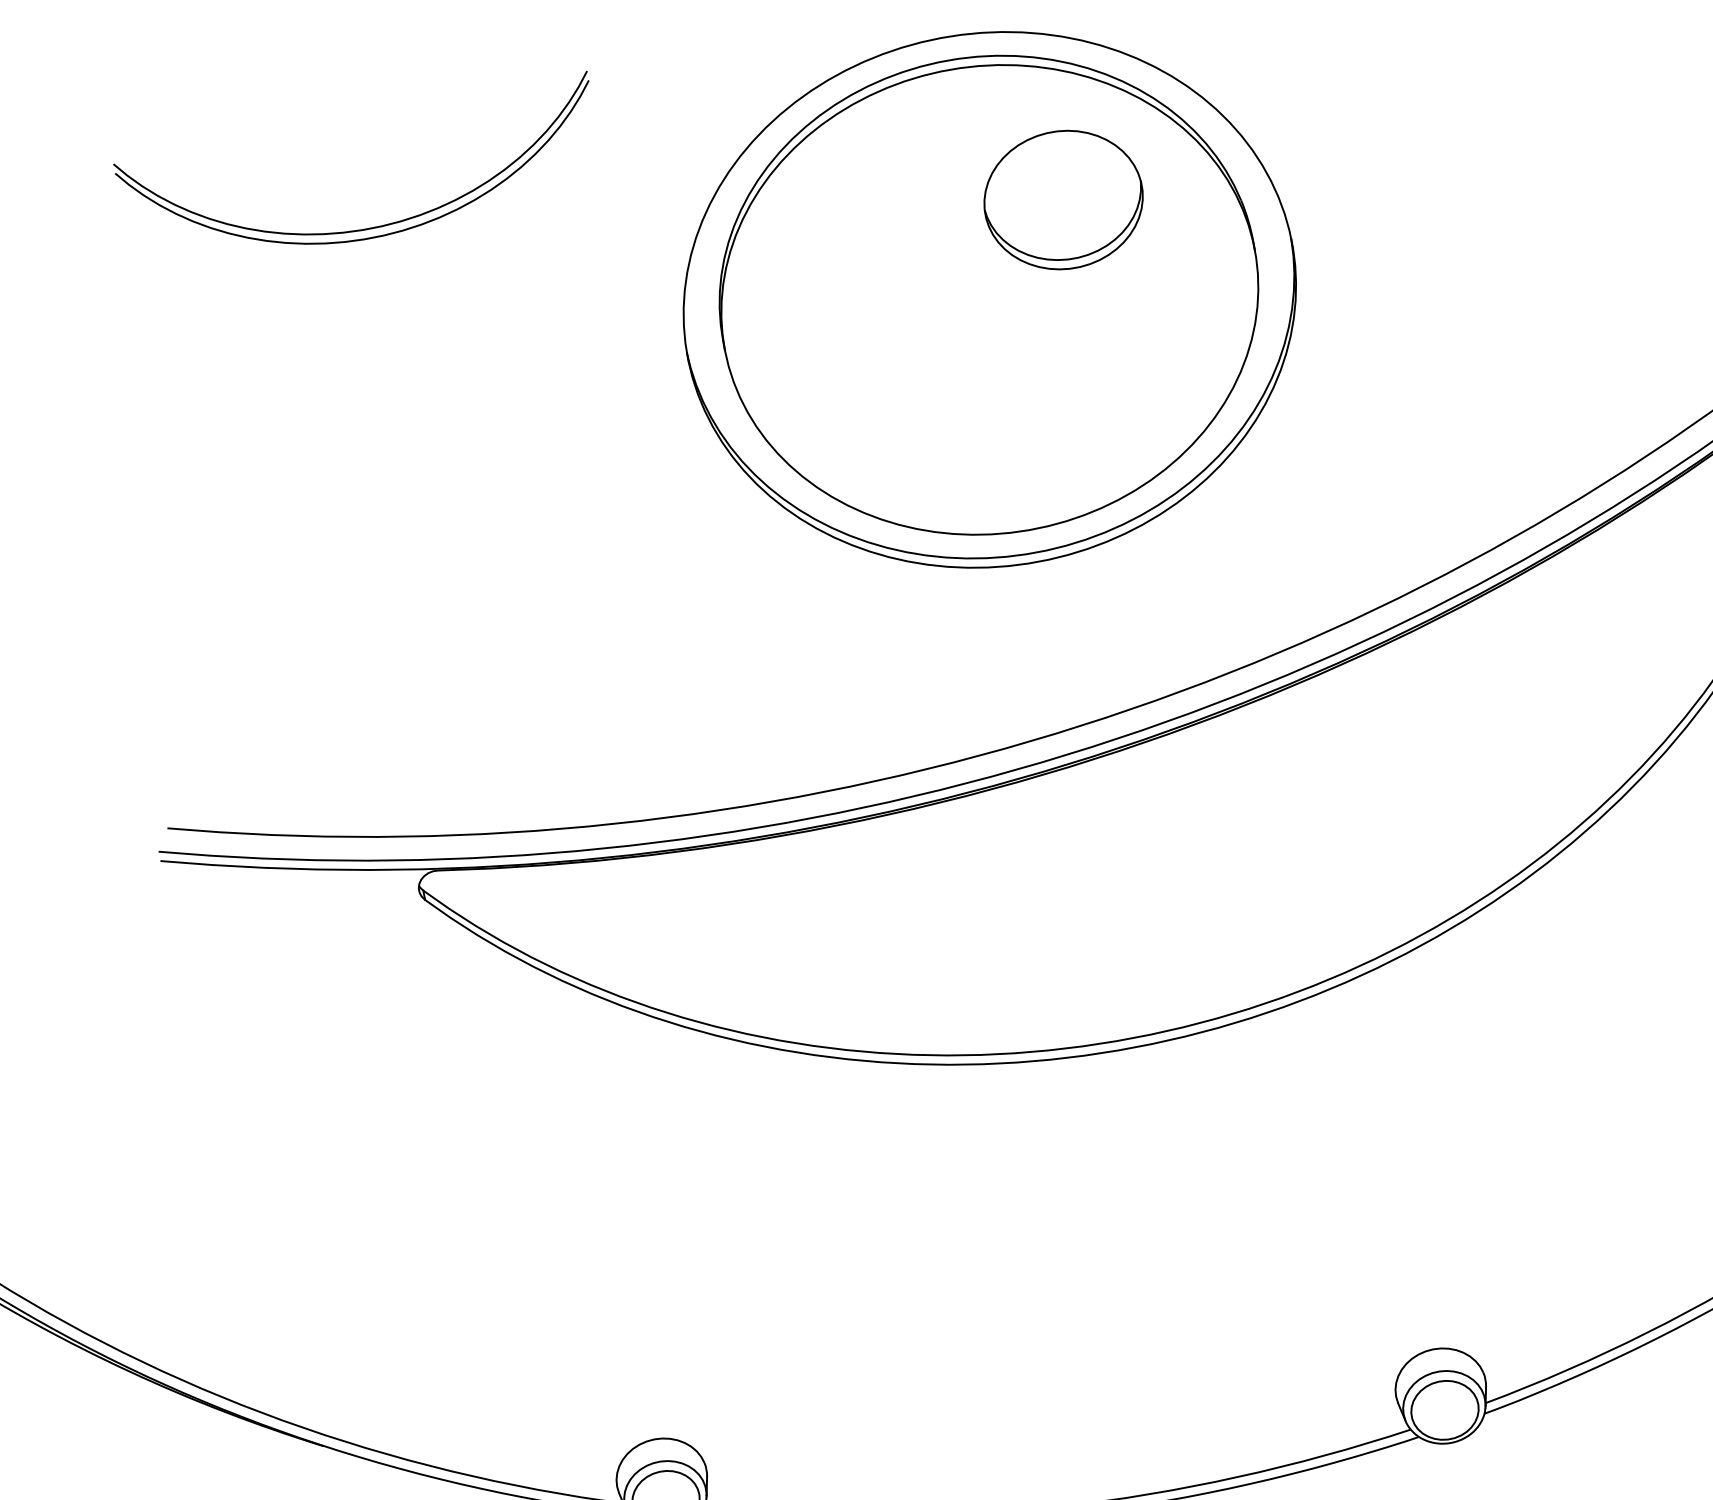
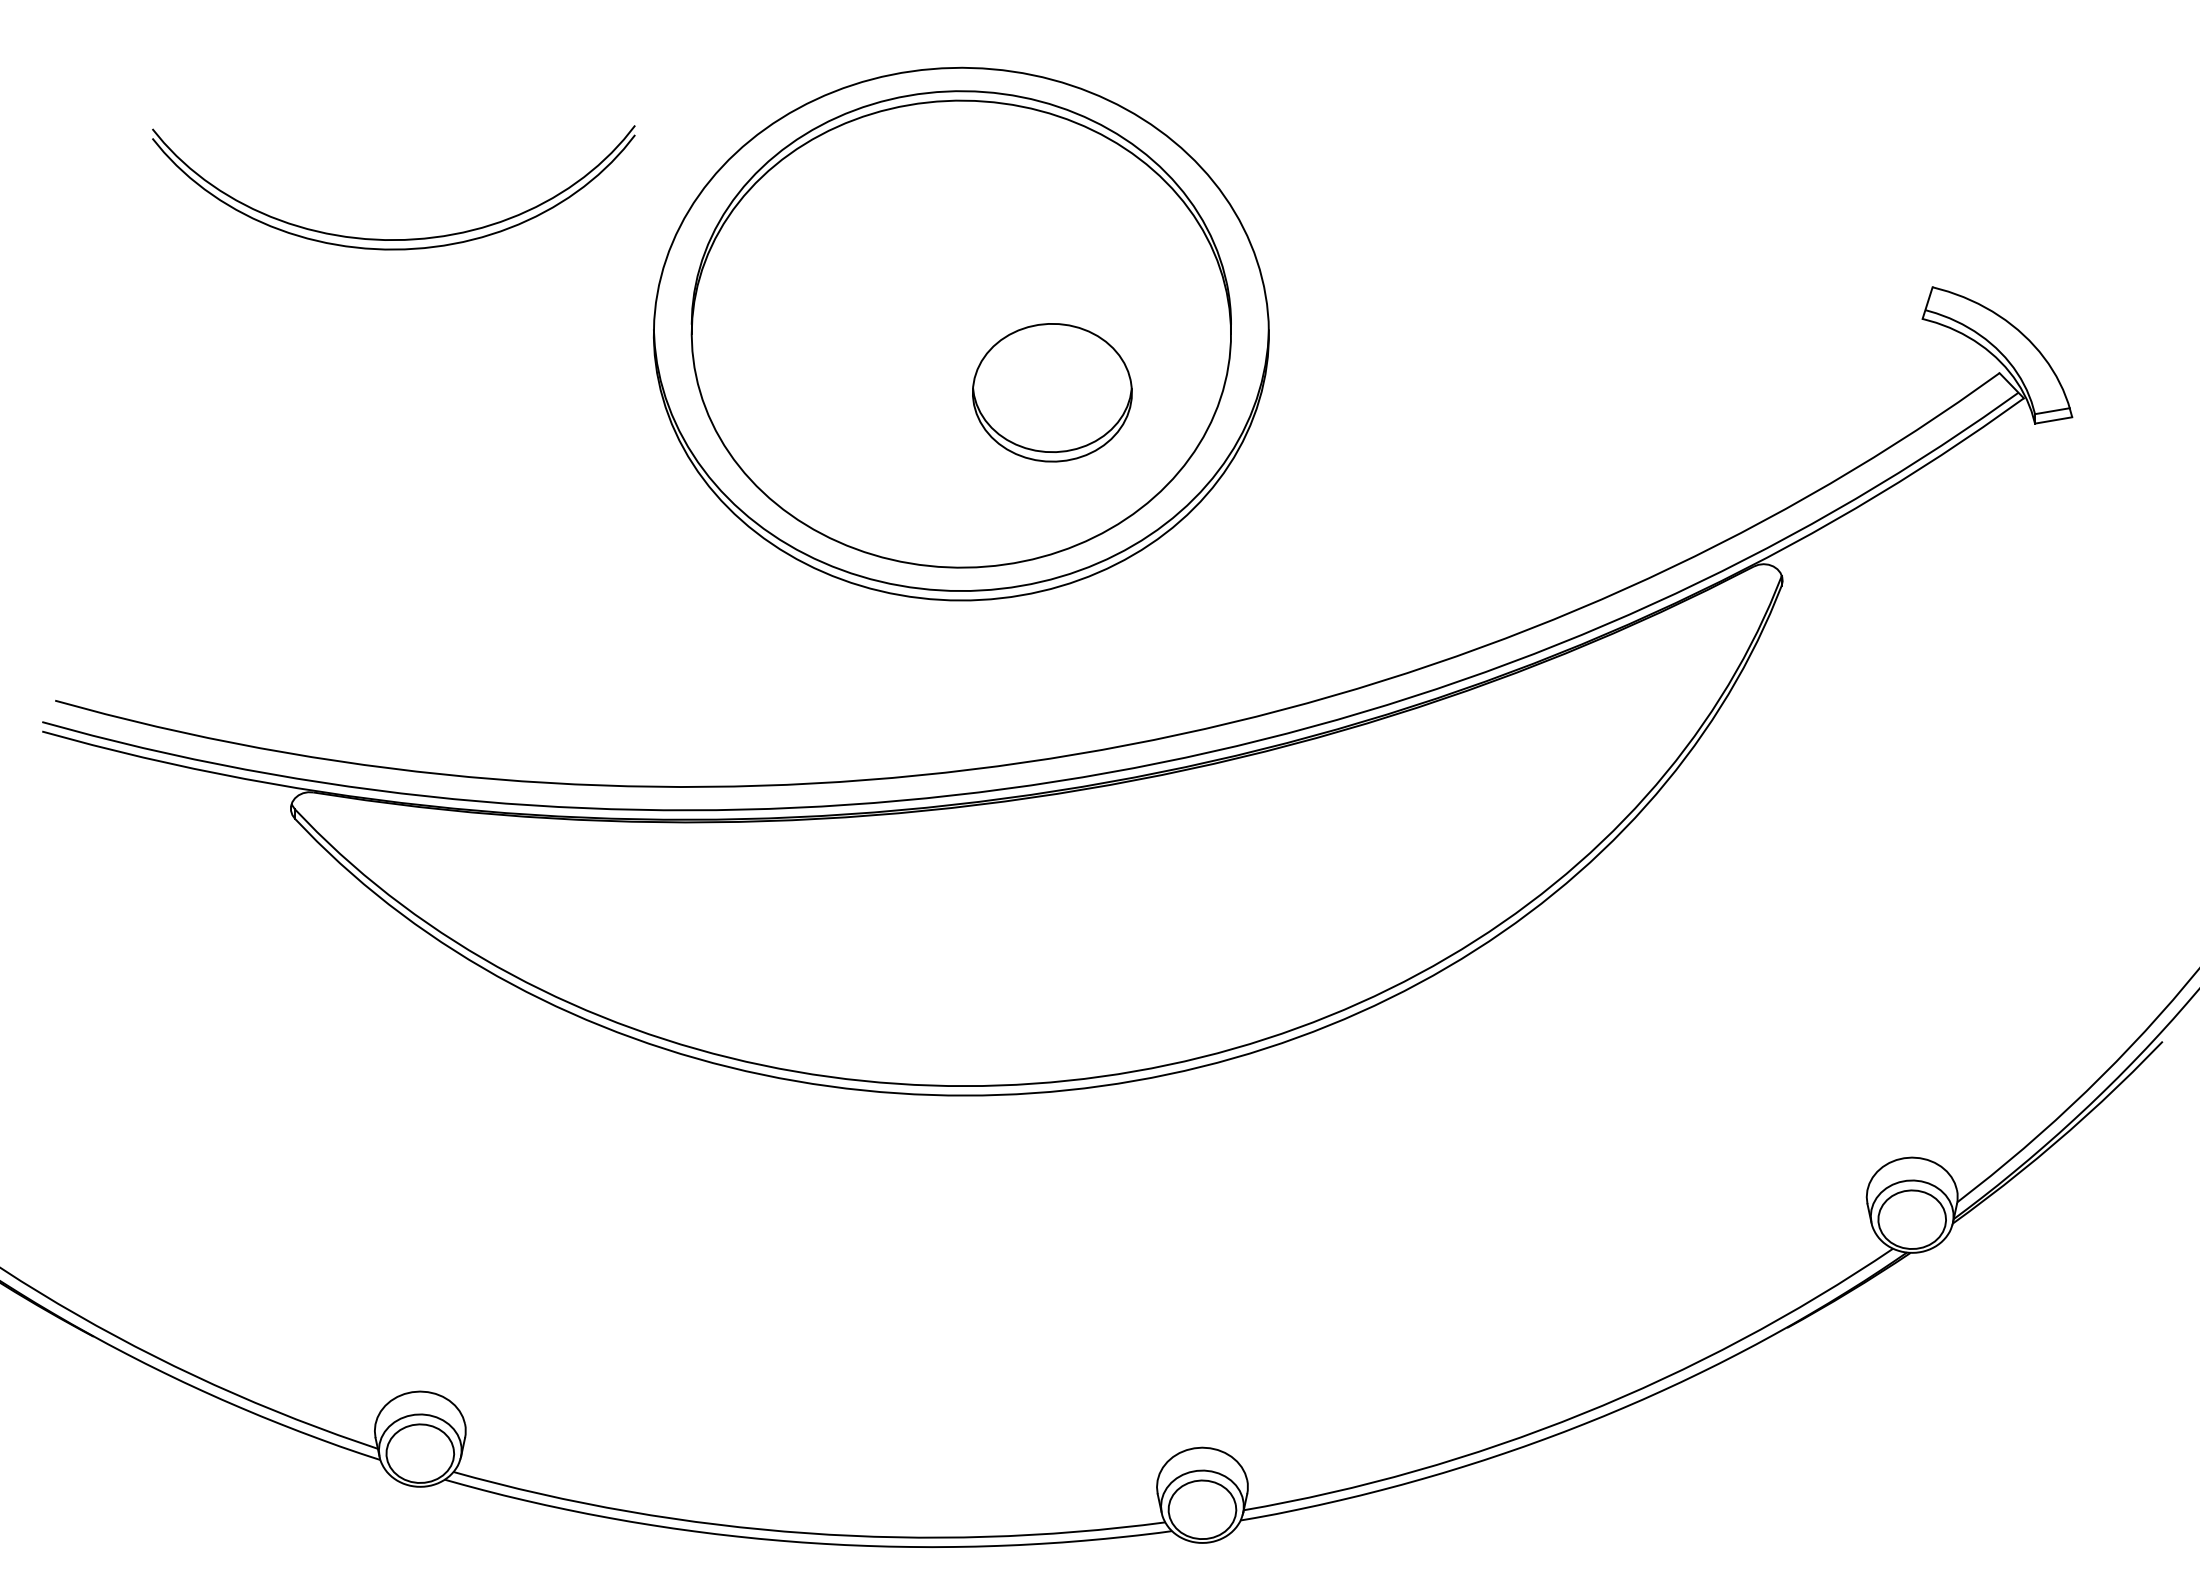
part: (1063, 199) -> (1052, 392), moved
part: (370, 227) -> (393, 239), moved

